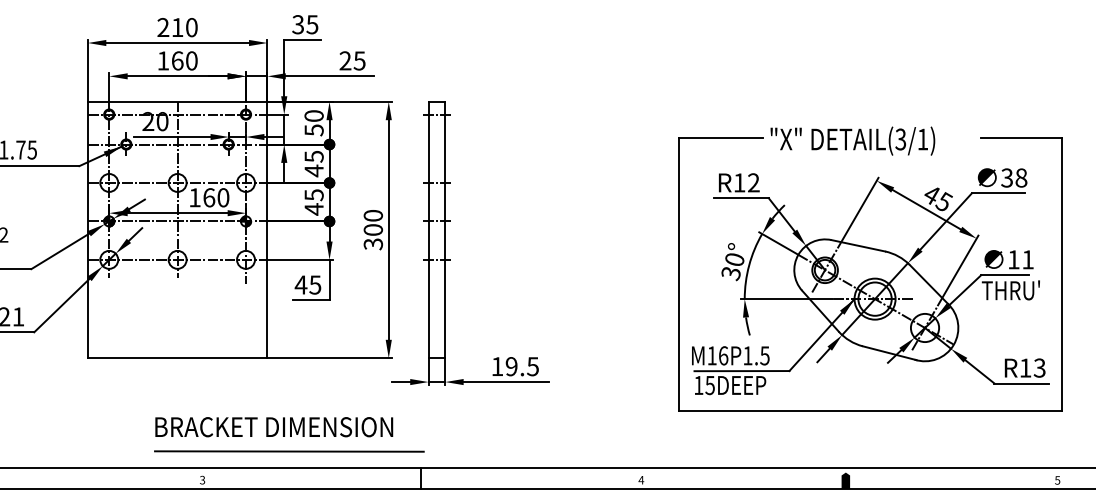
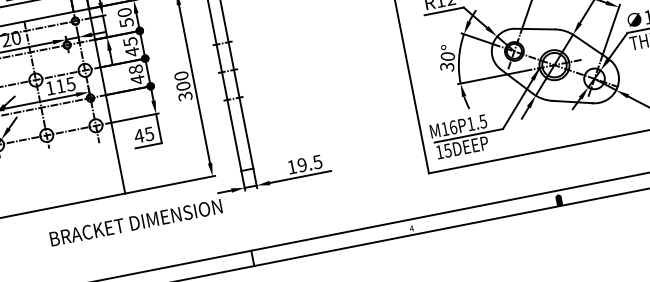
text: (313, 195) -> (135, 69), 45 -> 48
text: (216, 197) -> (65, 85), 160 -> 115
text: (274, 427) -> (136, 223), moved
line: (289, 451) -> (154, 257), removed

